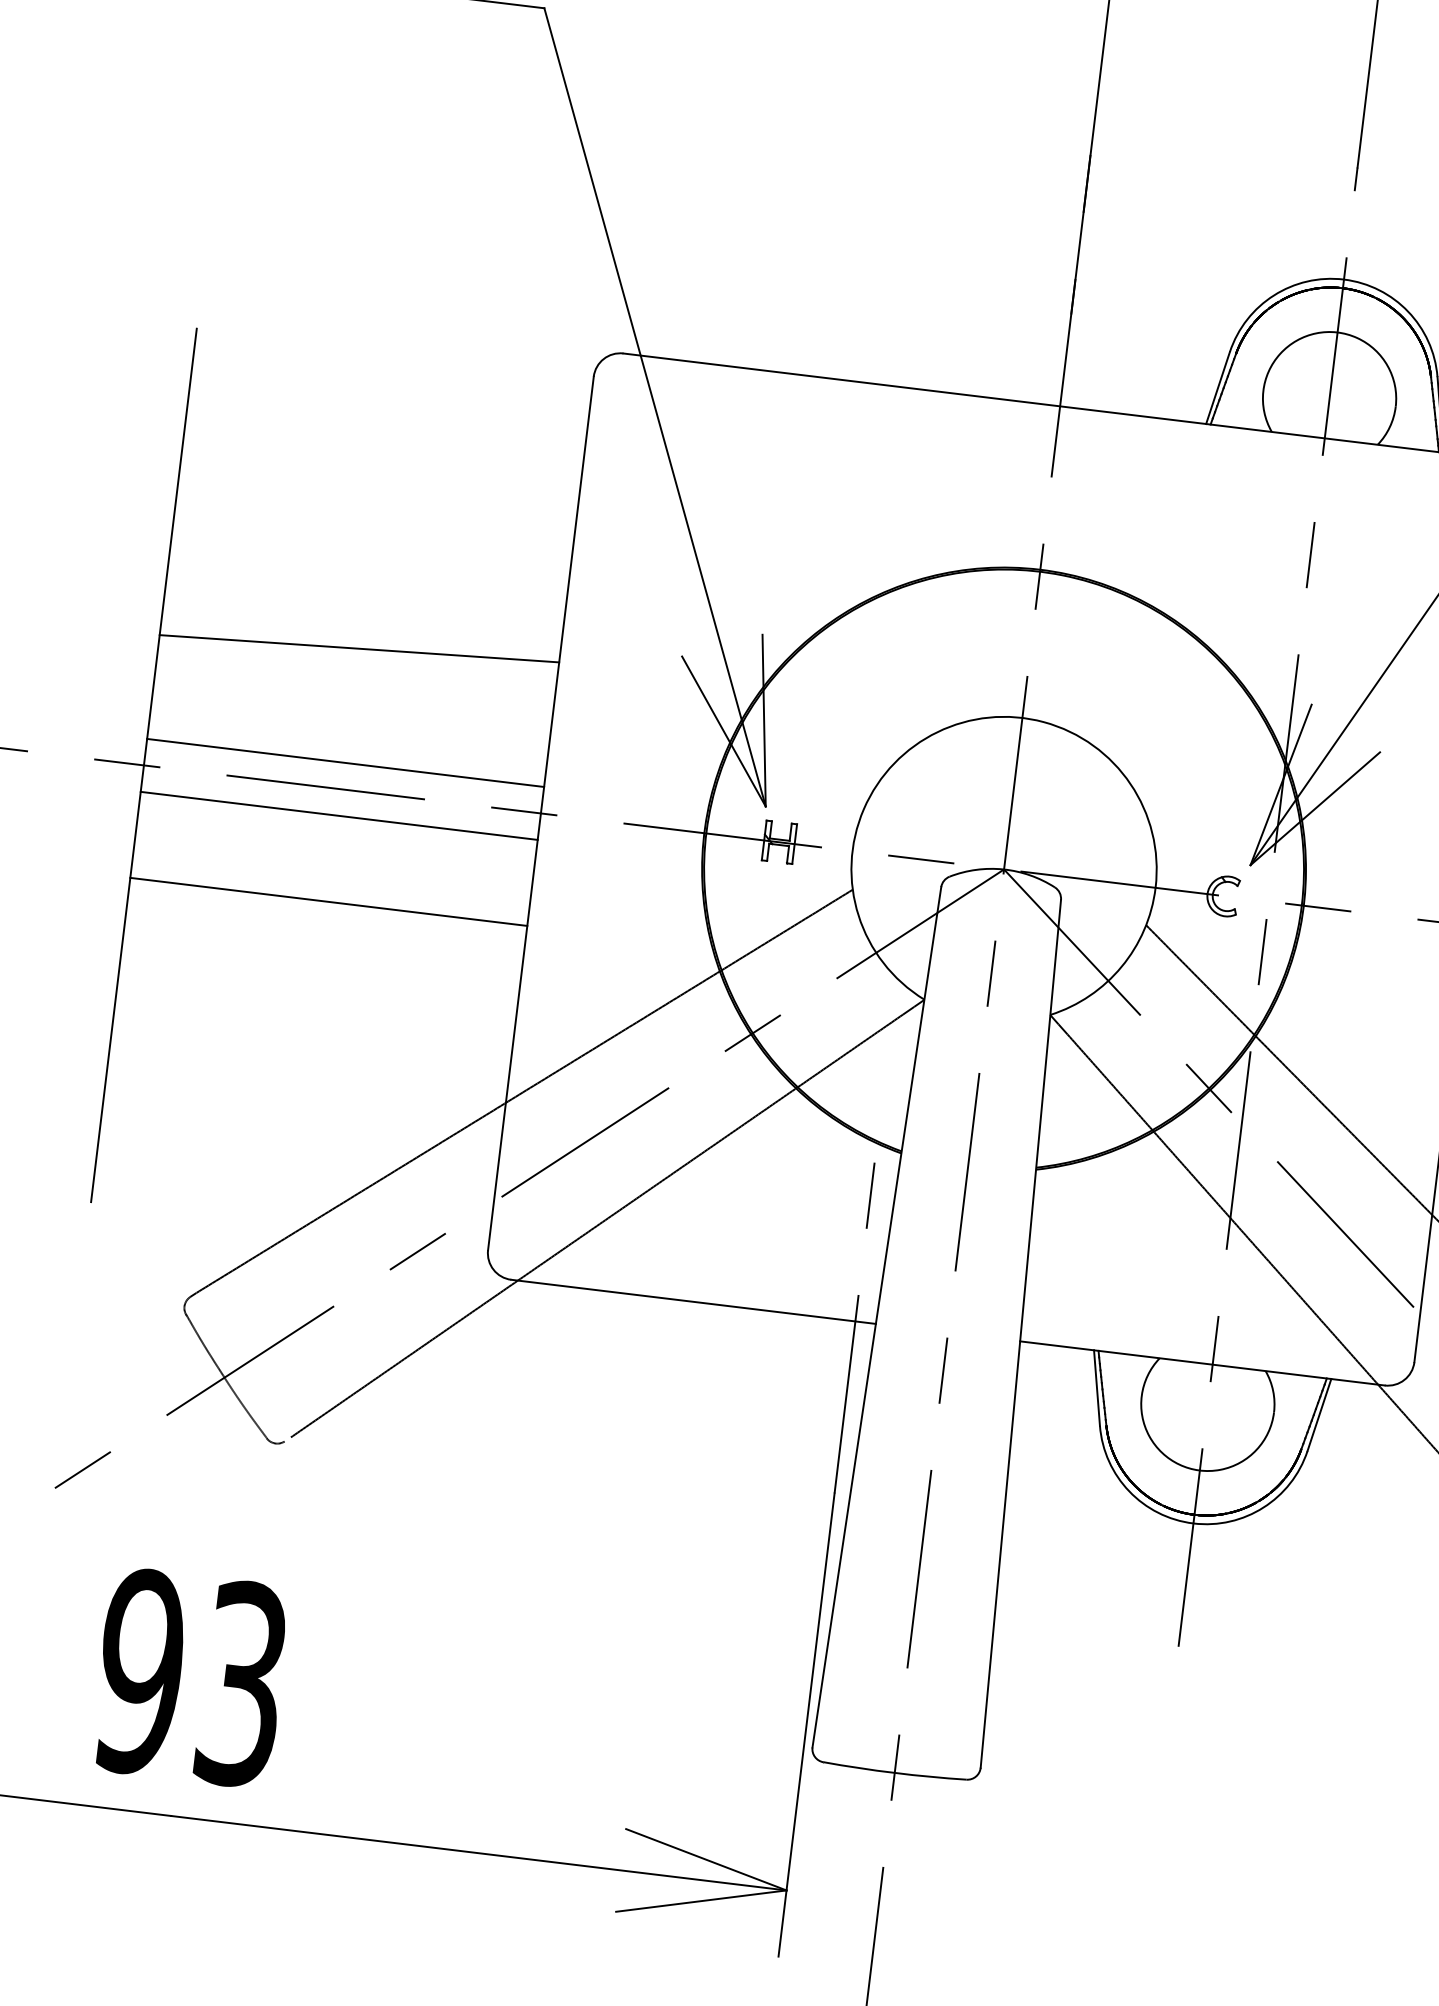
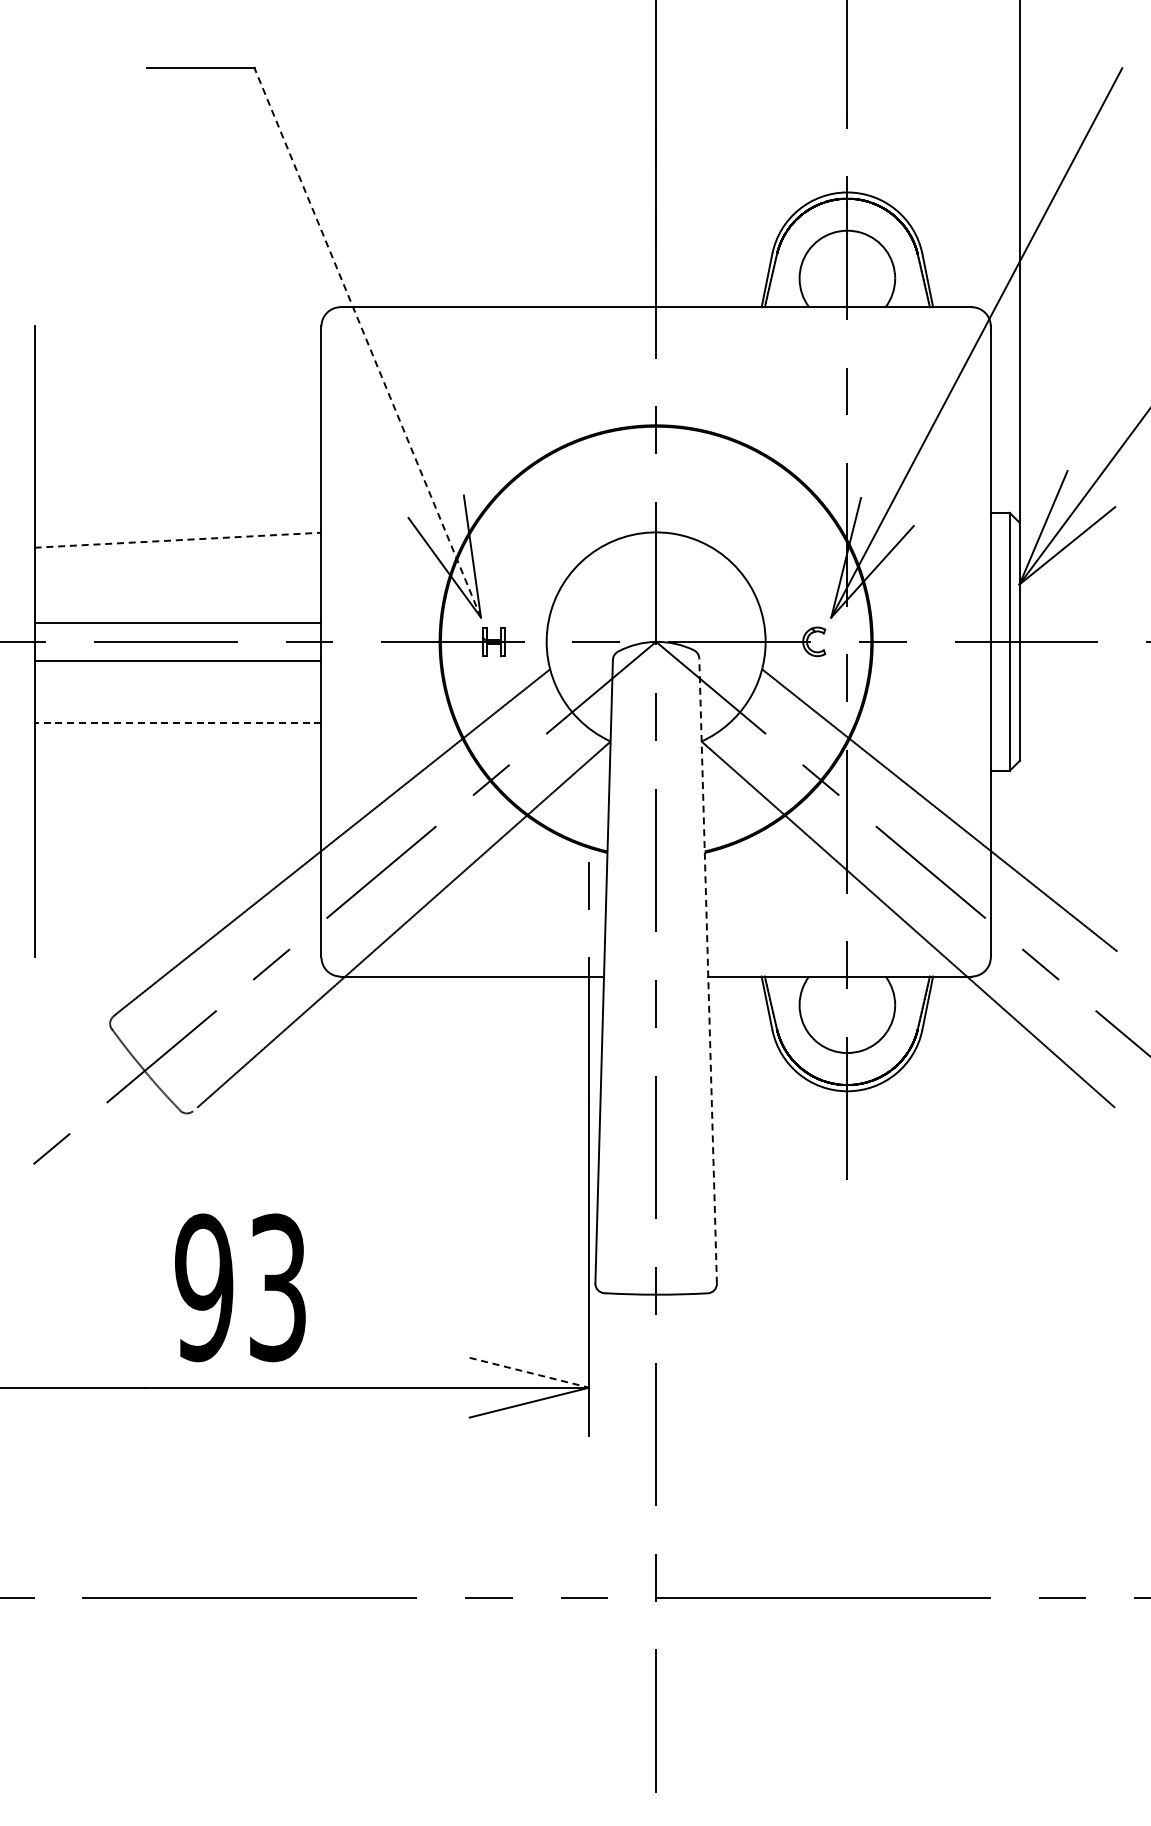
line: (654, 406) -> (367, 342), solid -> dashed
line: (360, 649) -> (178, 540), solid -> dashed
line: (328, 902) -> (177, 723), solid -> dashed
line: (1021, 1334) -> (708, 971), solid -> dashed
text: (190, 1677) -> (240, 1287), moved
line: (706, 1859) -> (529, 1372), solid -> dashed

